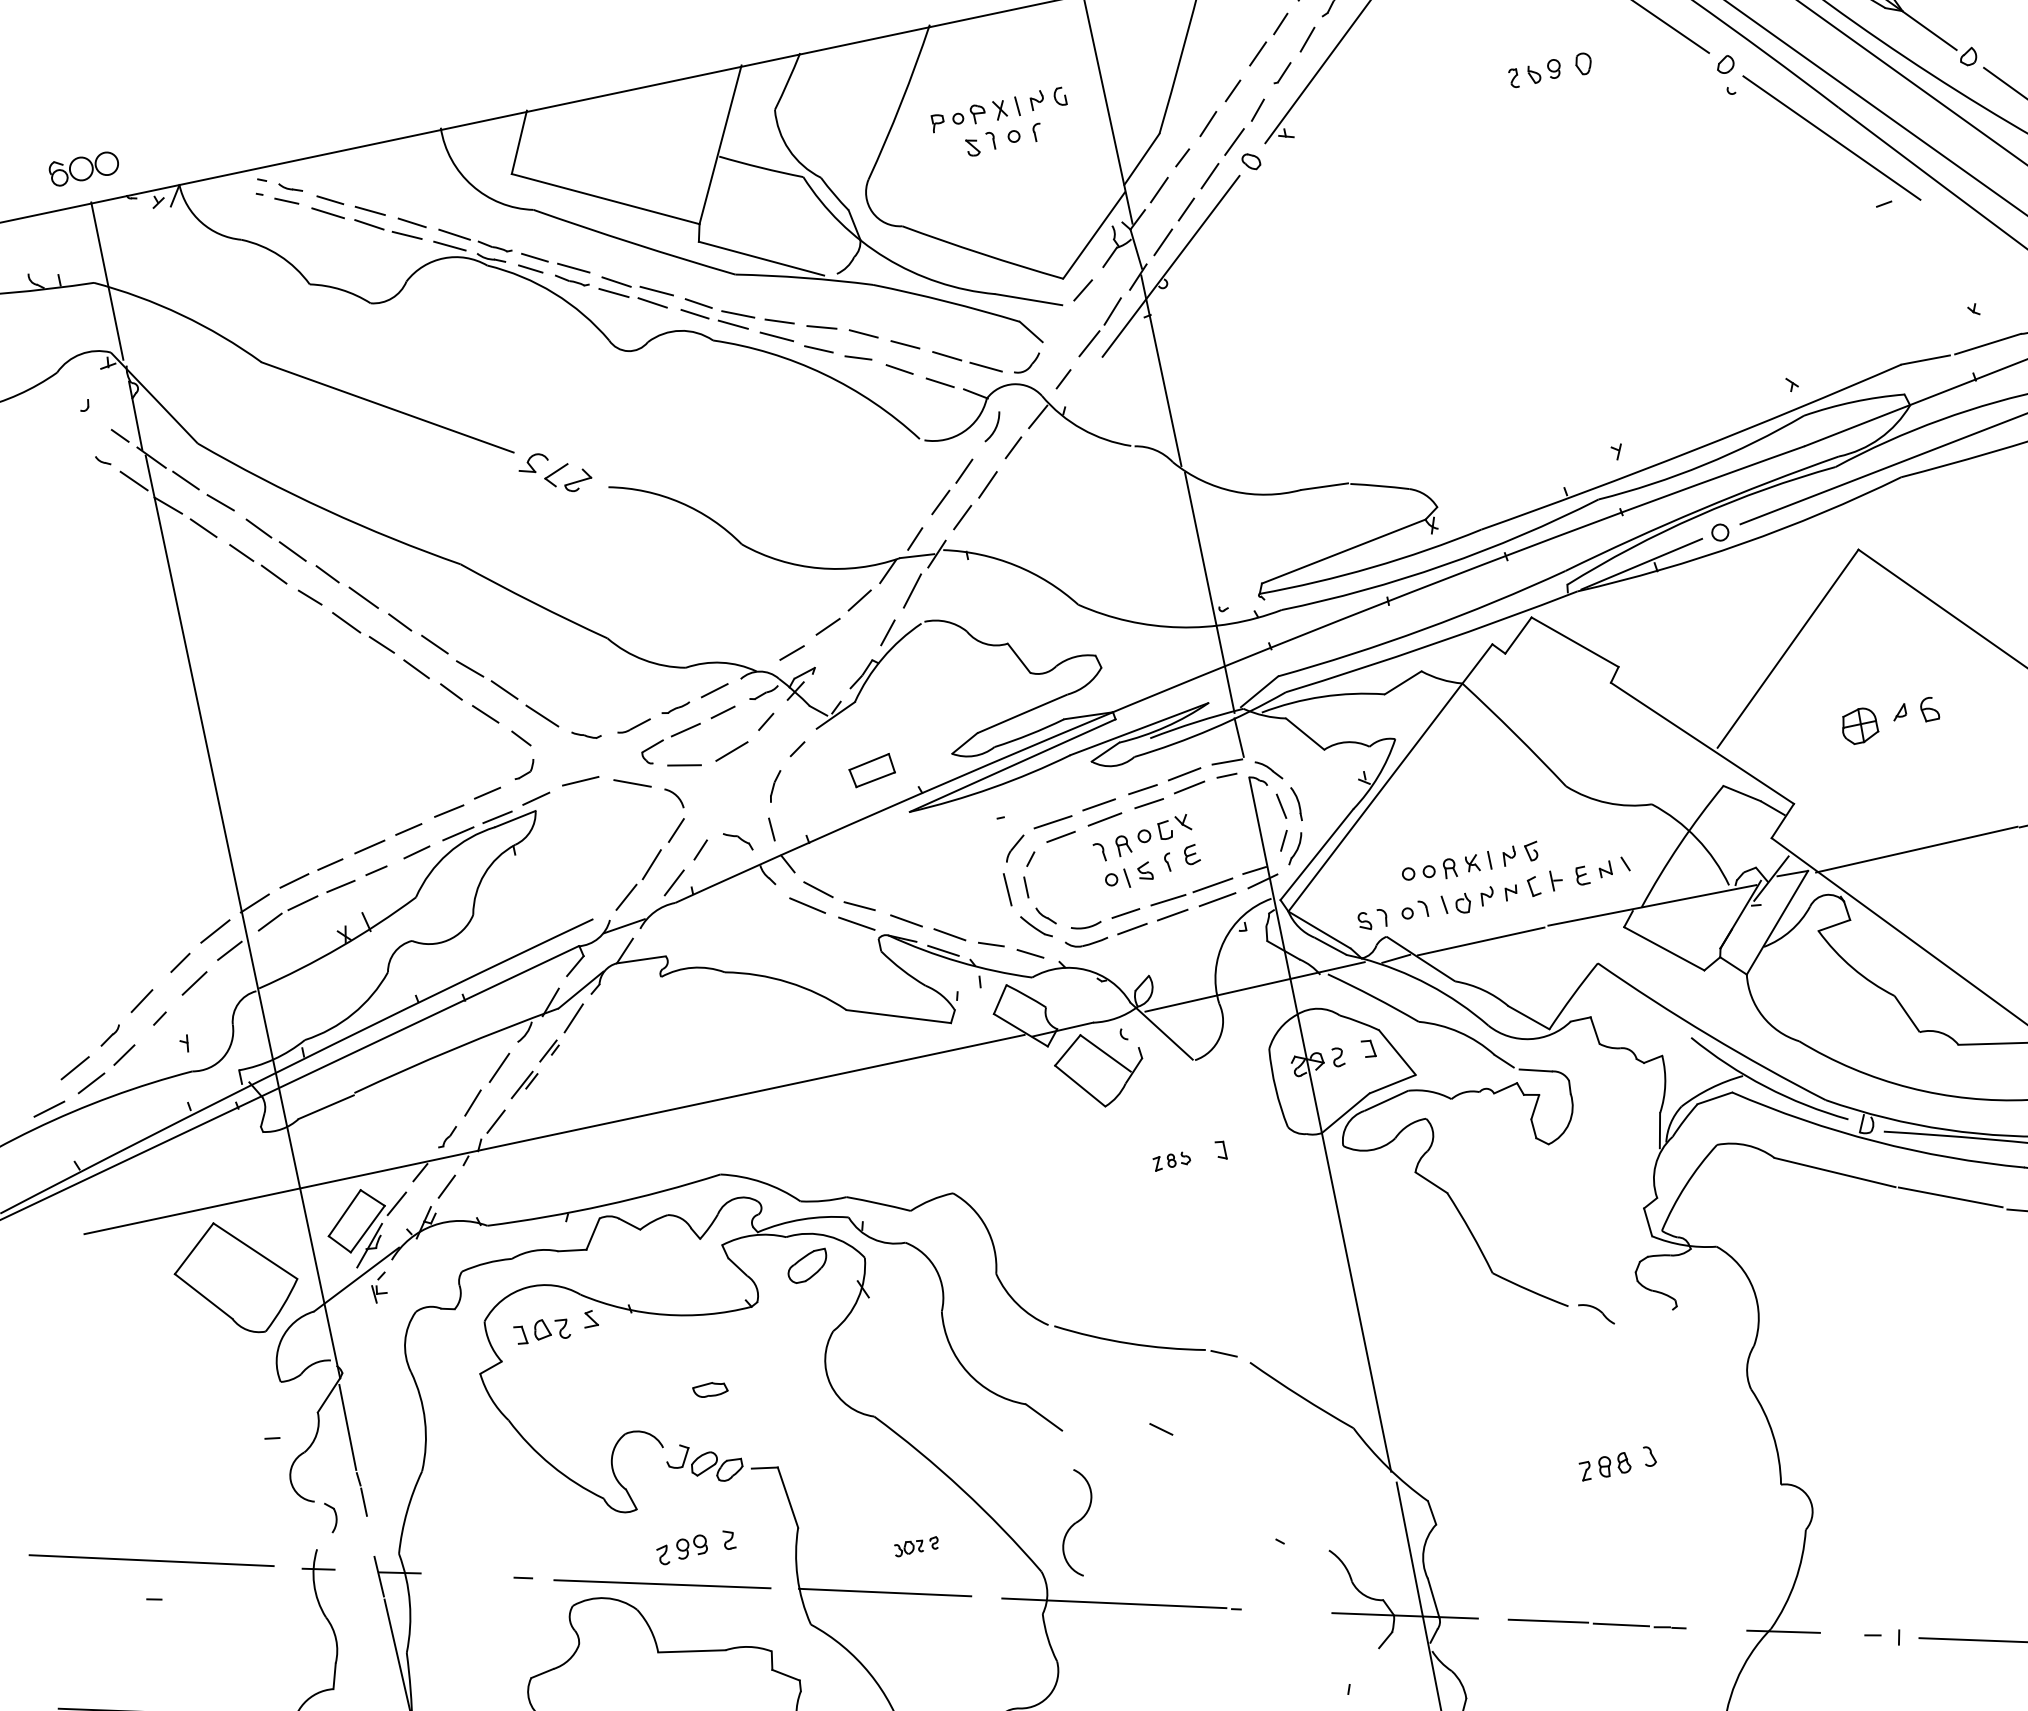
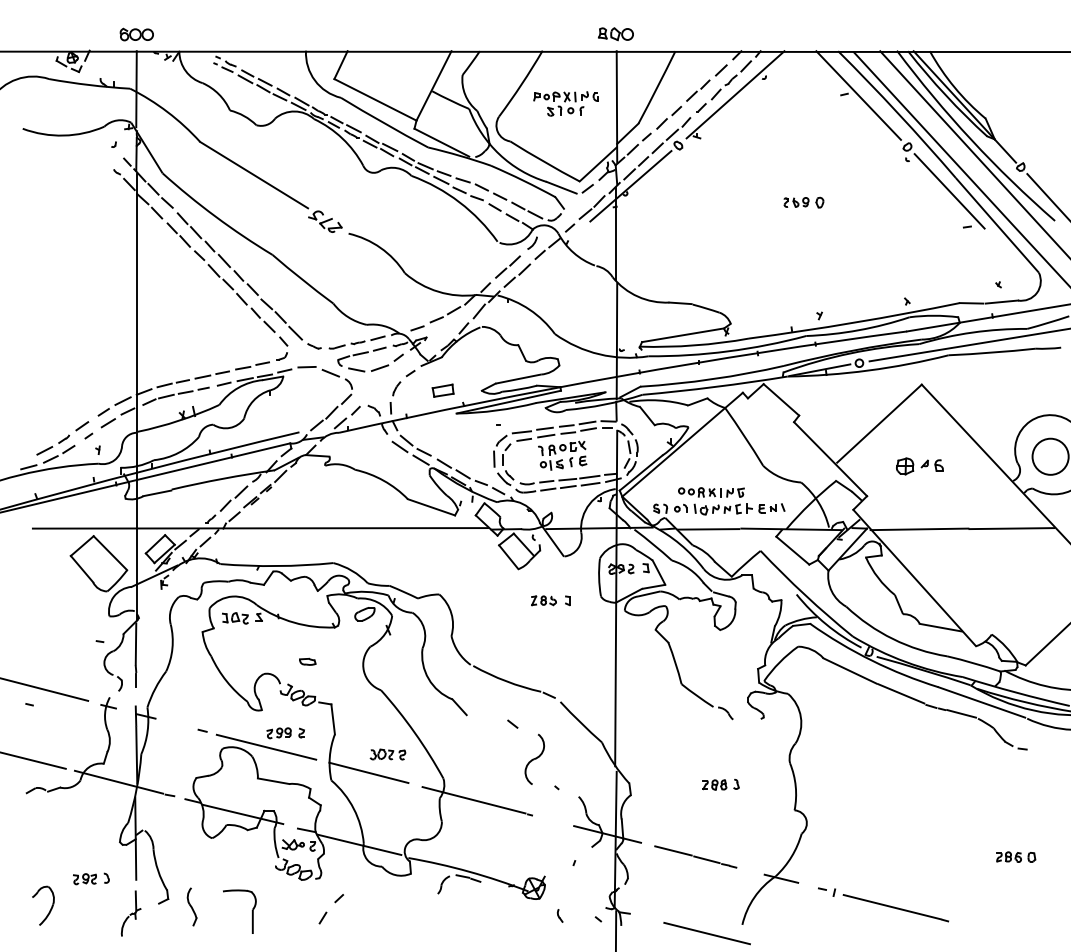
part: (1549, 70) -> (803, 202), moved
part: (1170, 1160) -> (543, 600), size x1.43
part: (1076, 1521) -> (534, 758), moved
part: (915, 1546) -> (387, 754), size x1.67

